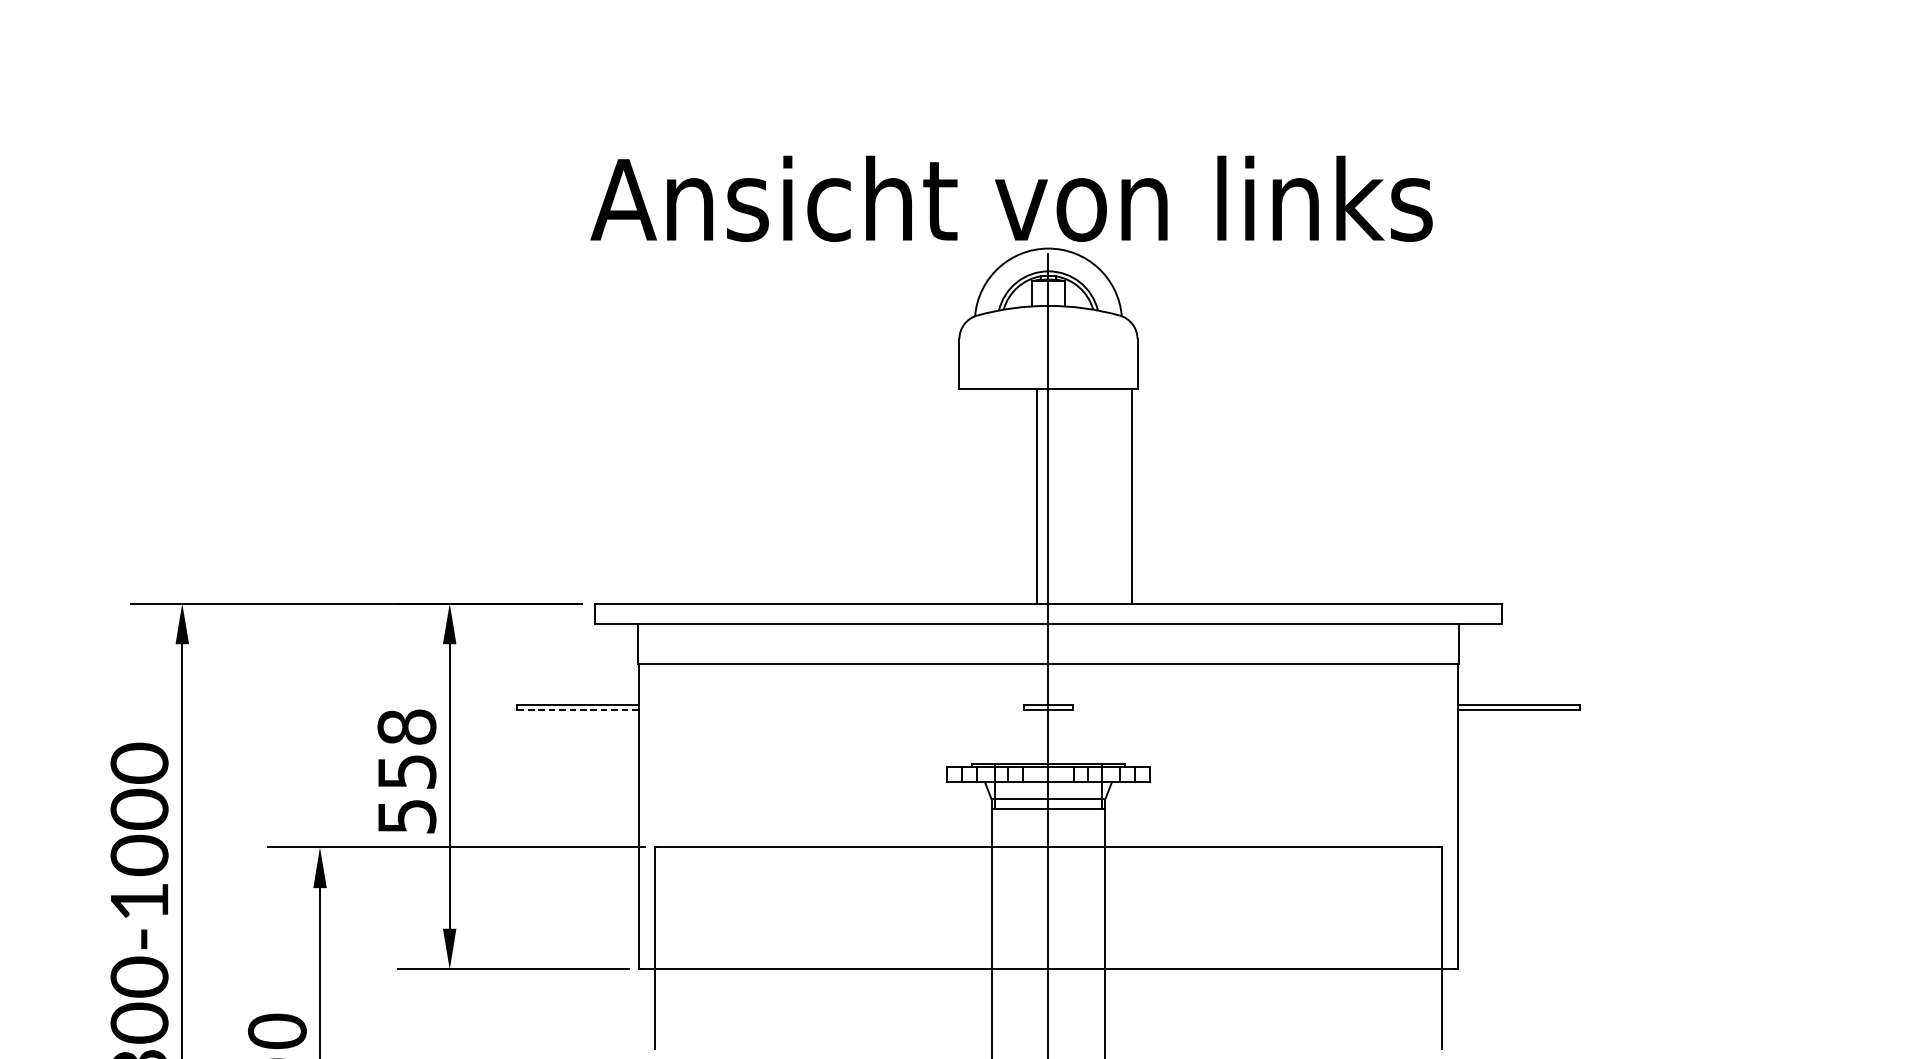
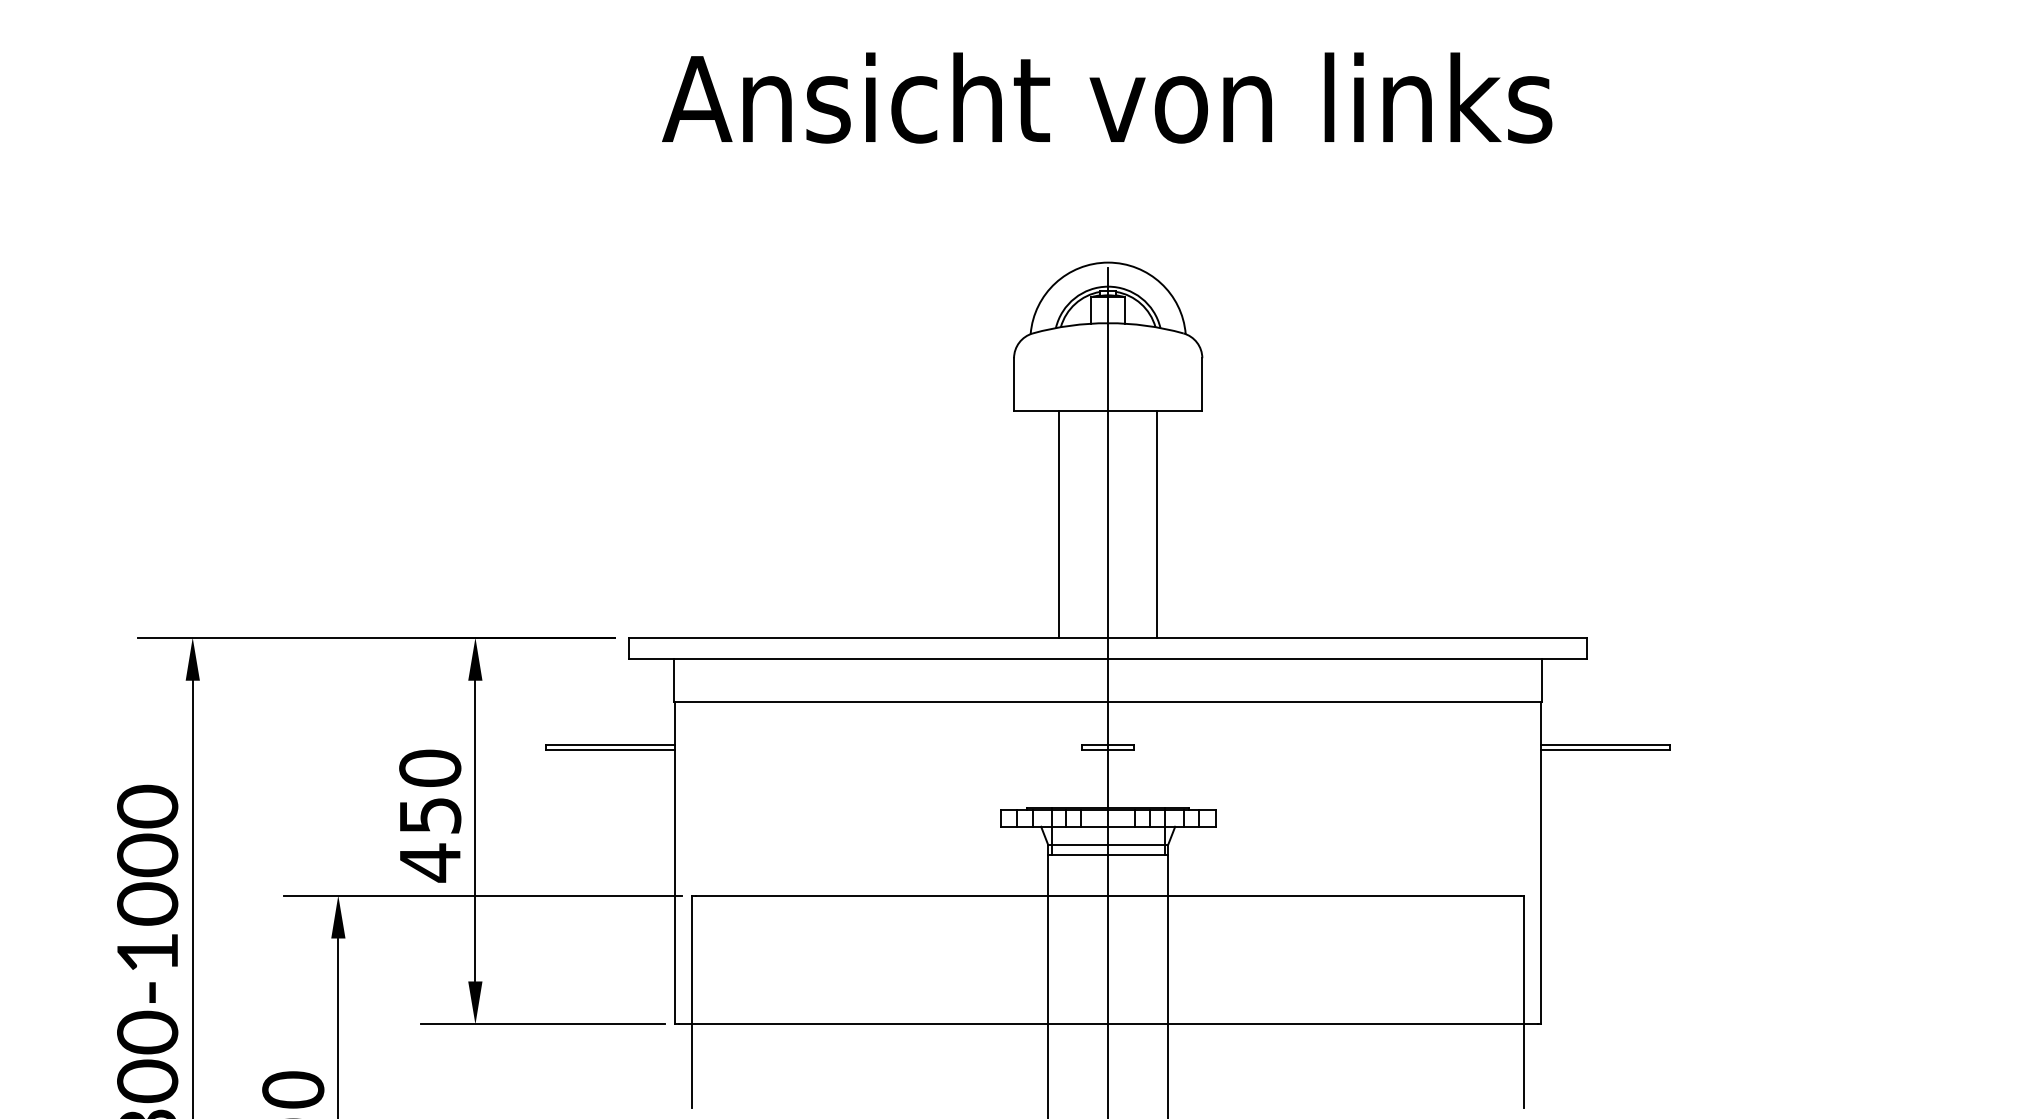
text: (1011, 198) -> (1107, 97), moved
line: (1037, 495) -> (1059, 523), moved
line: (1132, 495) -> (1157, 523), moved
line: (577, 710) -> (610, 750), dashed -> solid
text: (407, 771) -> (430, 815), 558 -> 450

